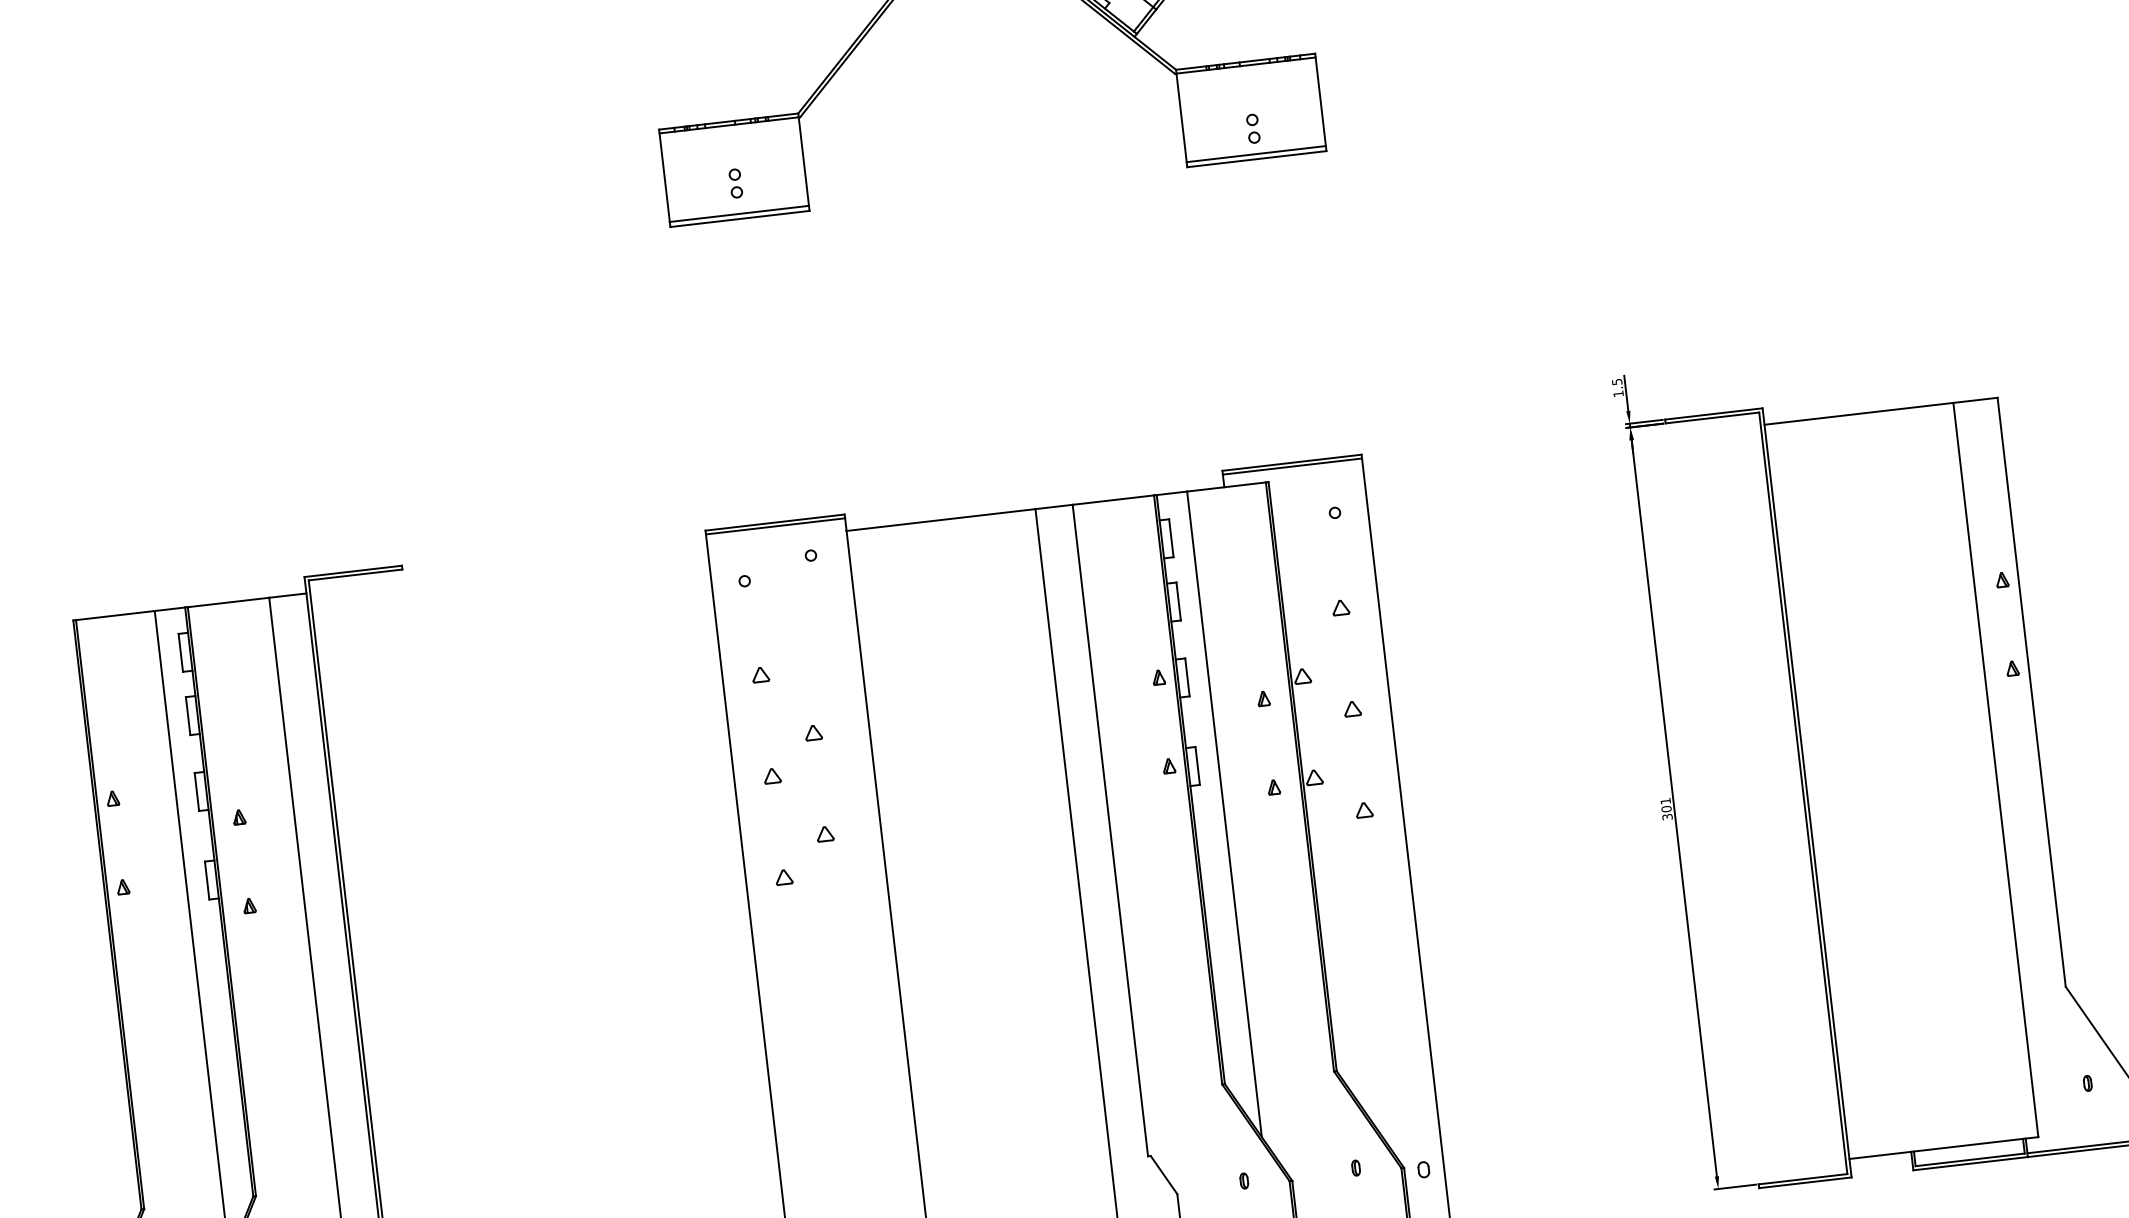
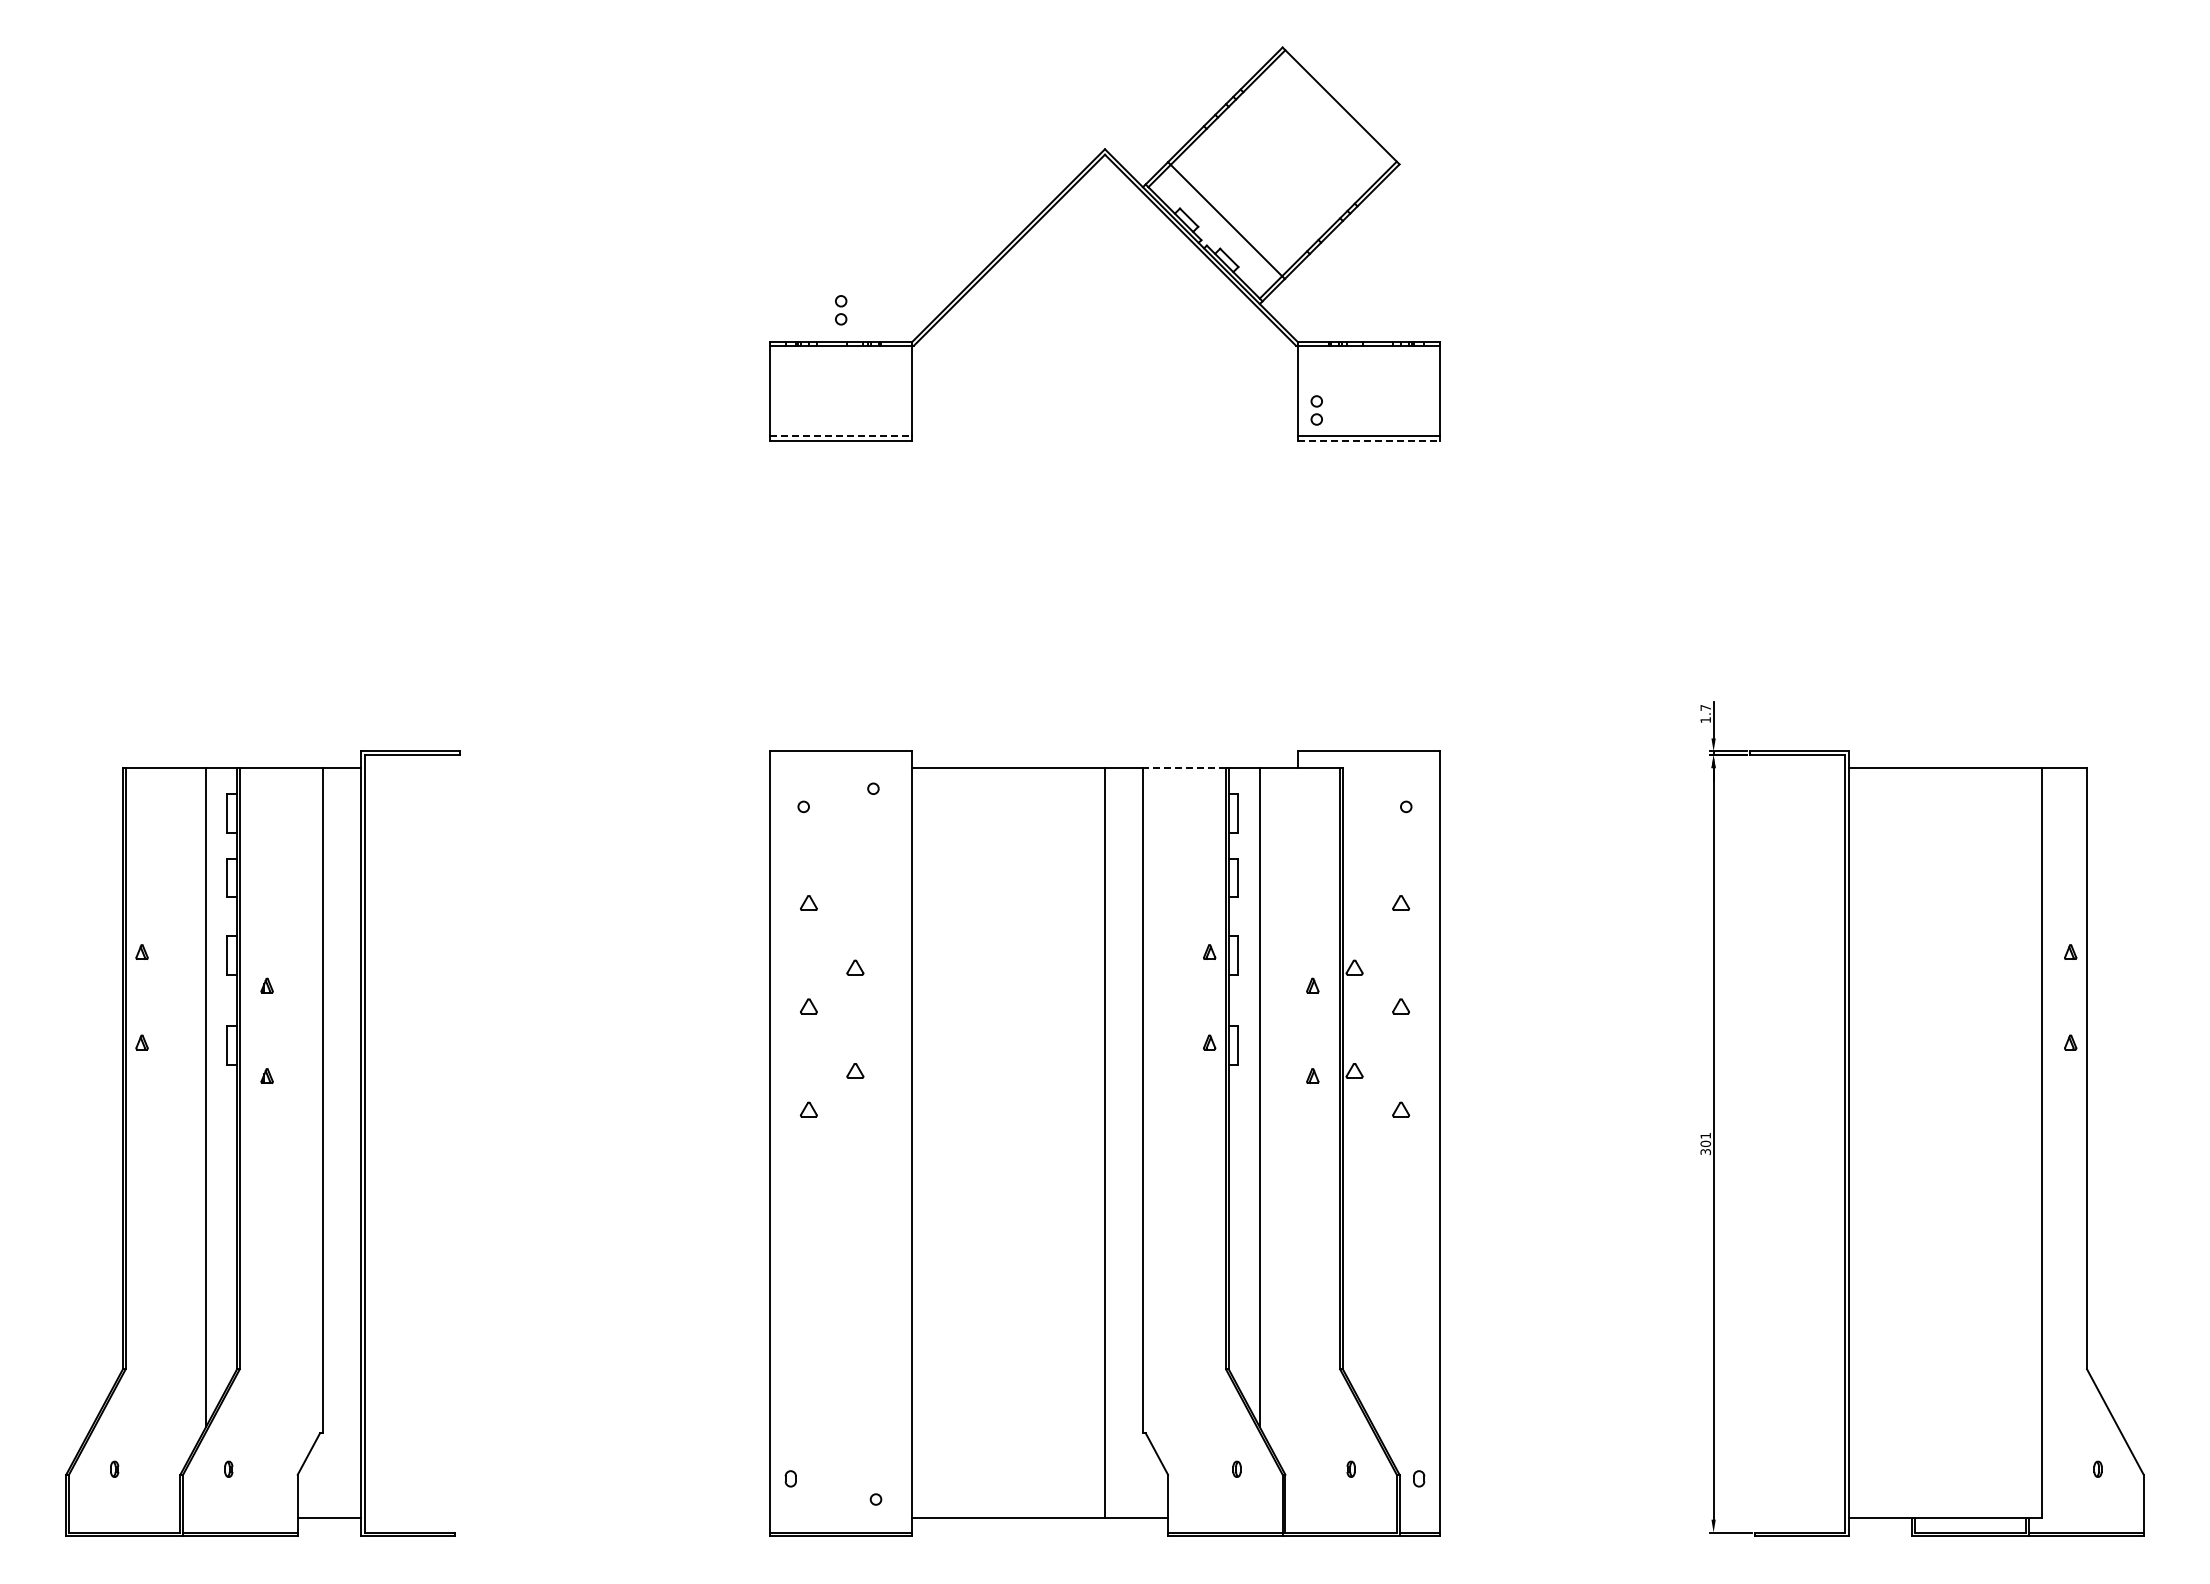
part: (1253, 128) -> (1316, 410), moved
line: (1257, 159) -> (1369, 441), solid -> dashed
part: (736, 183) -> (841, 310), moved
line: (739, 214) -> (841, 436), solid -> dashed
text: (1616, 381) -> (1705, 707), 1.5 -> 1.7
line: (1292, 466) -> (1368, 755), removed
line: (1113, 500) -> (1184, 768), solid -> dashed
line: (775, 526) -> (841, 755), removed

